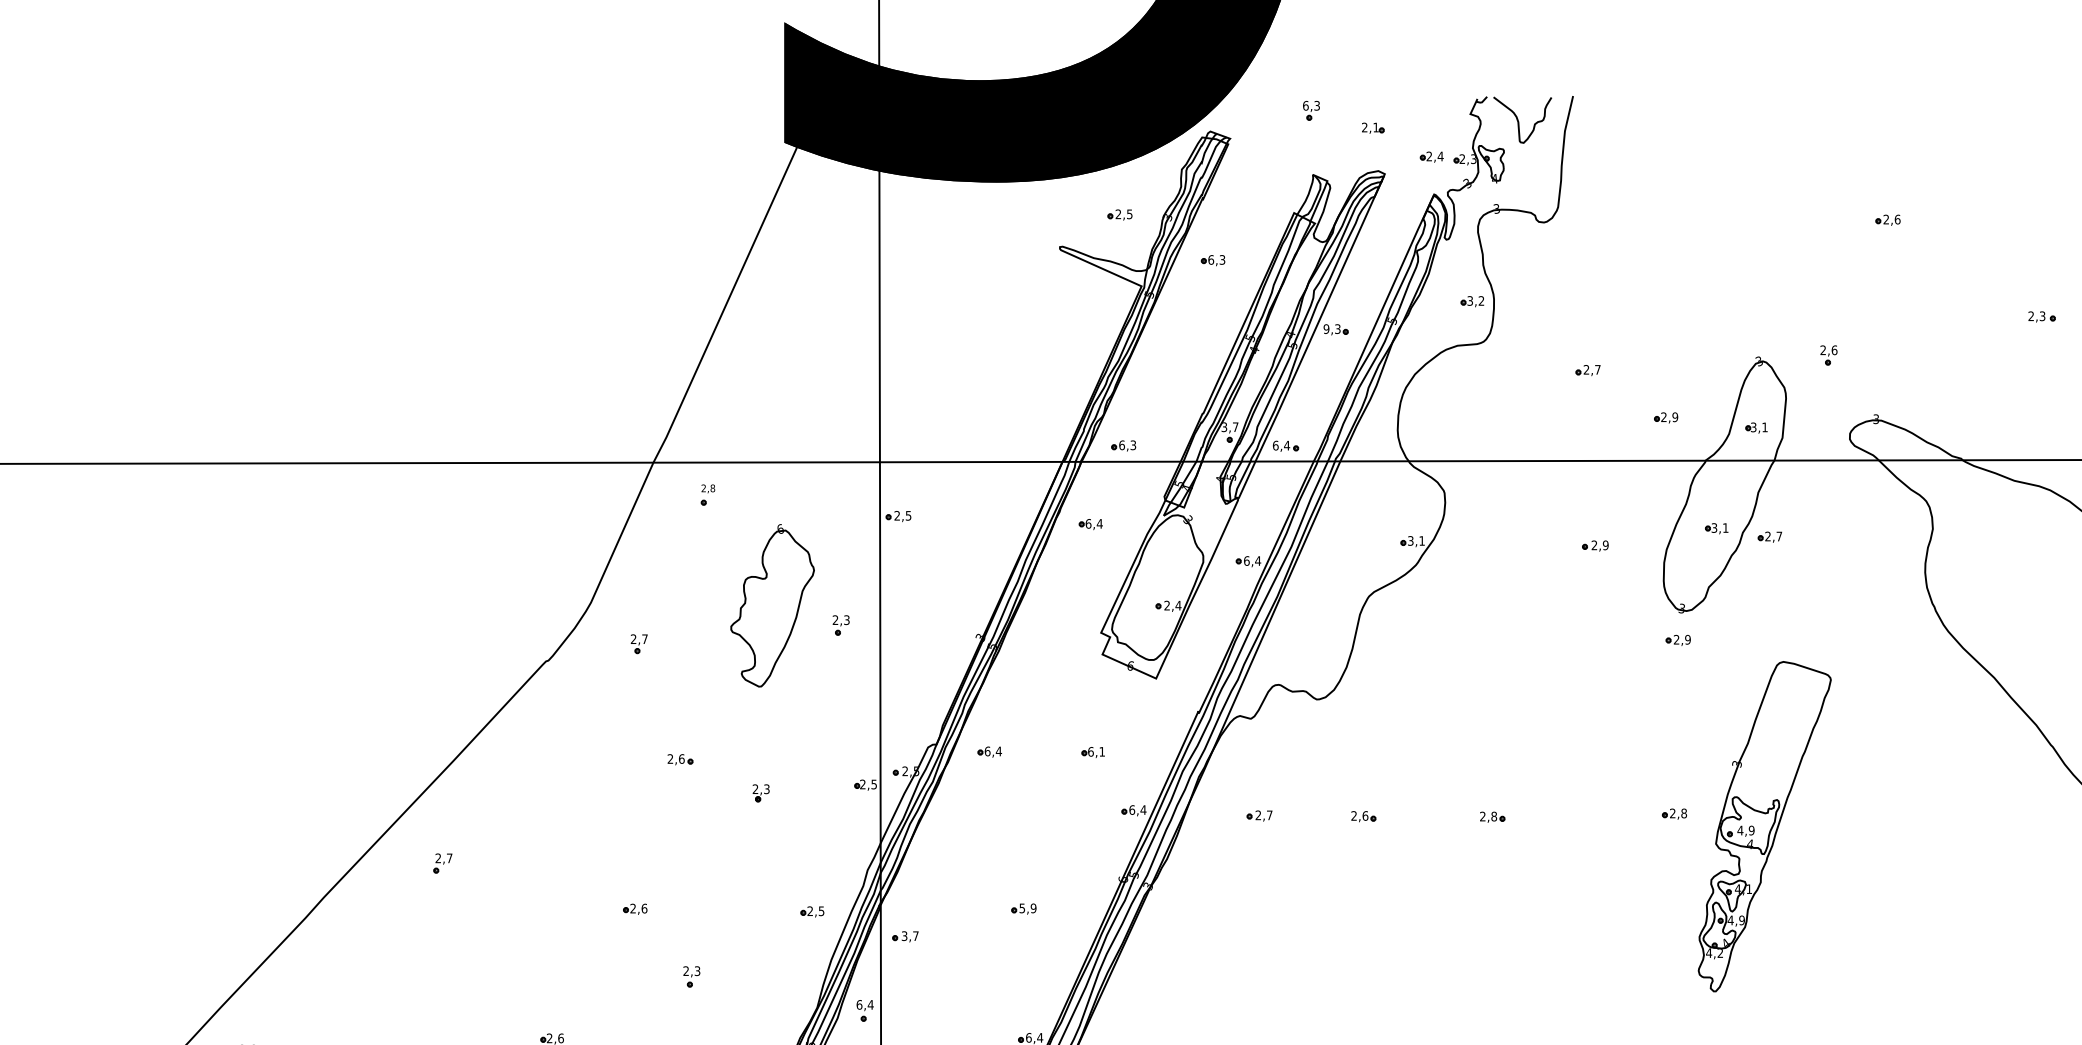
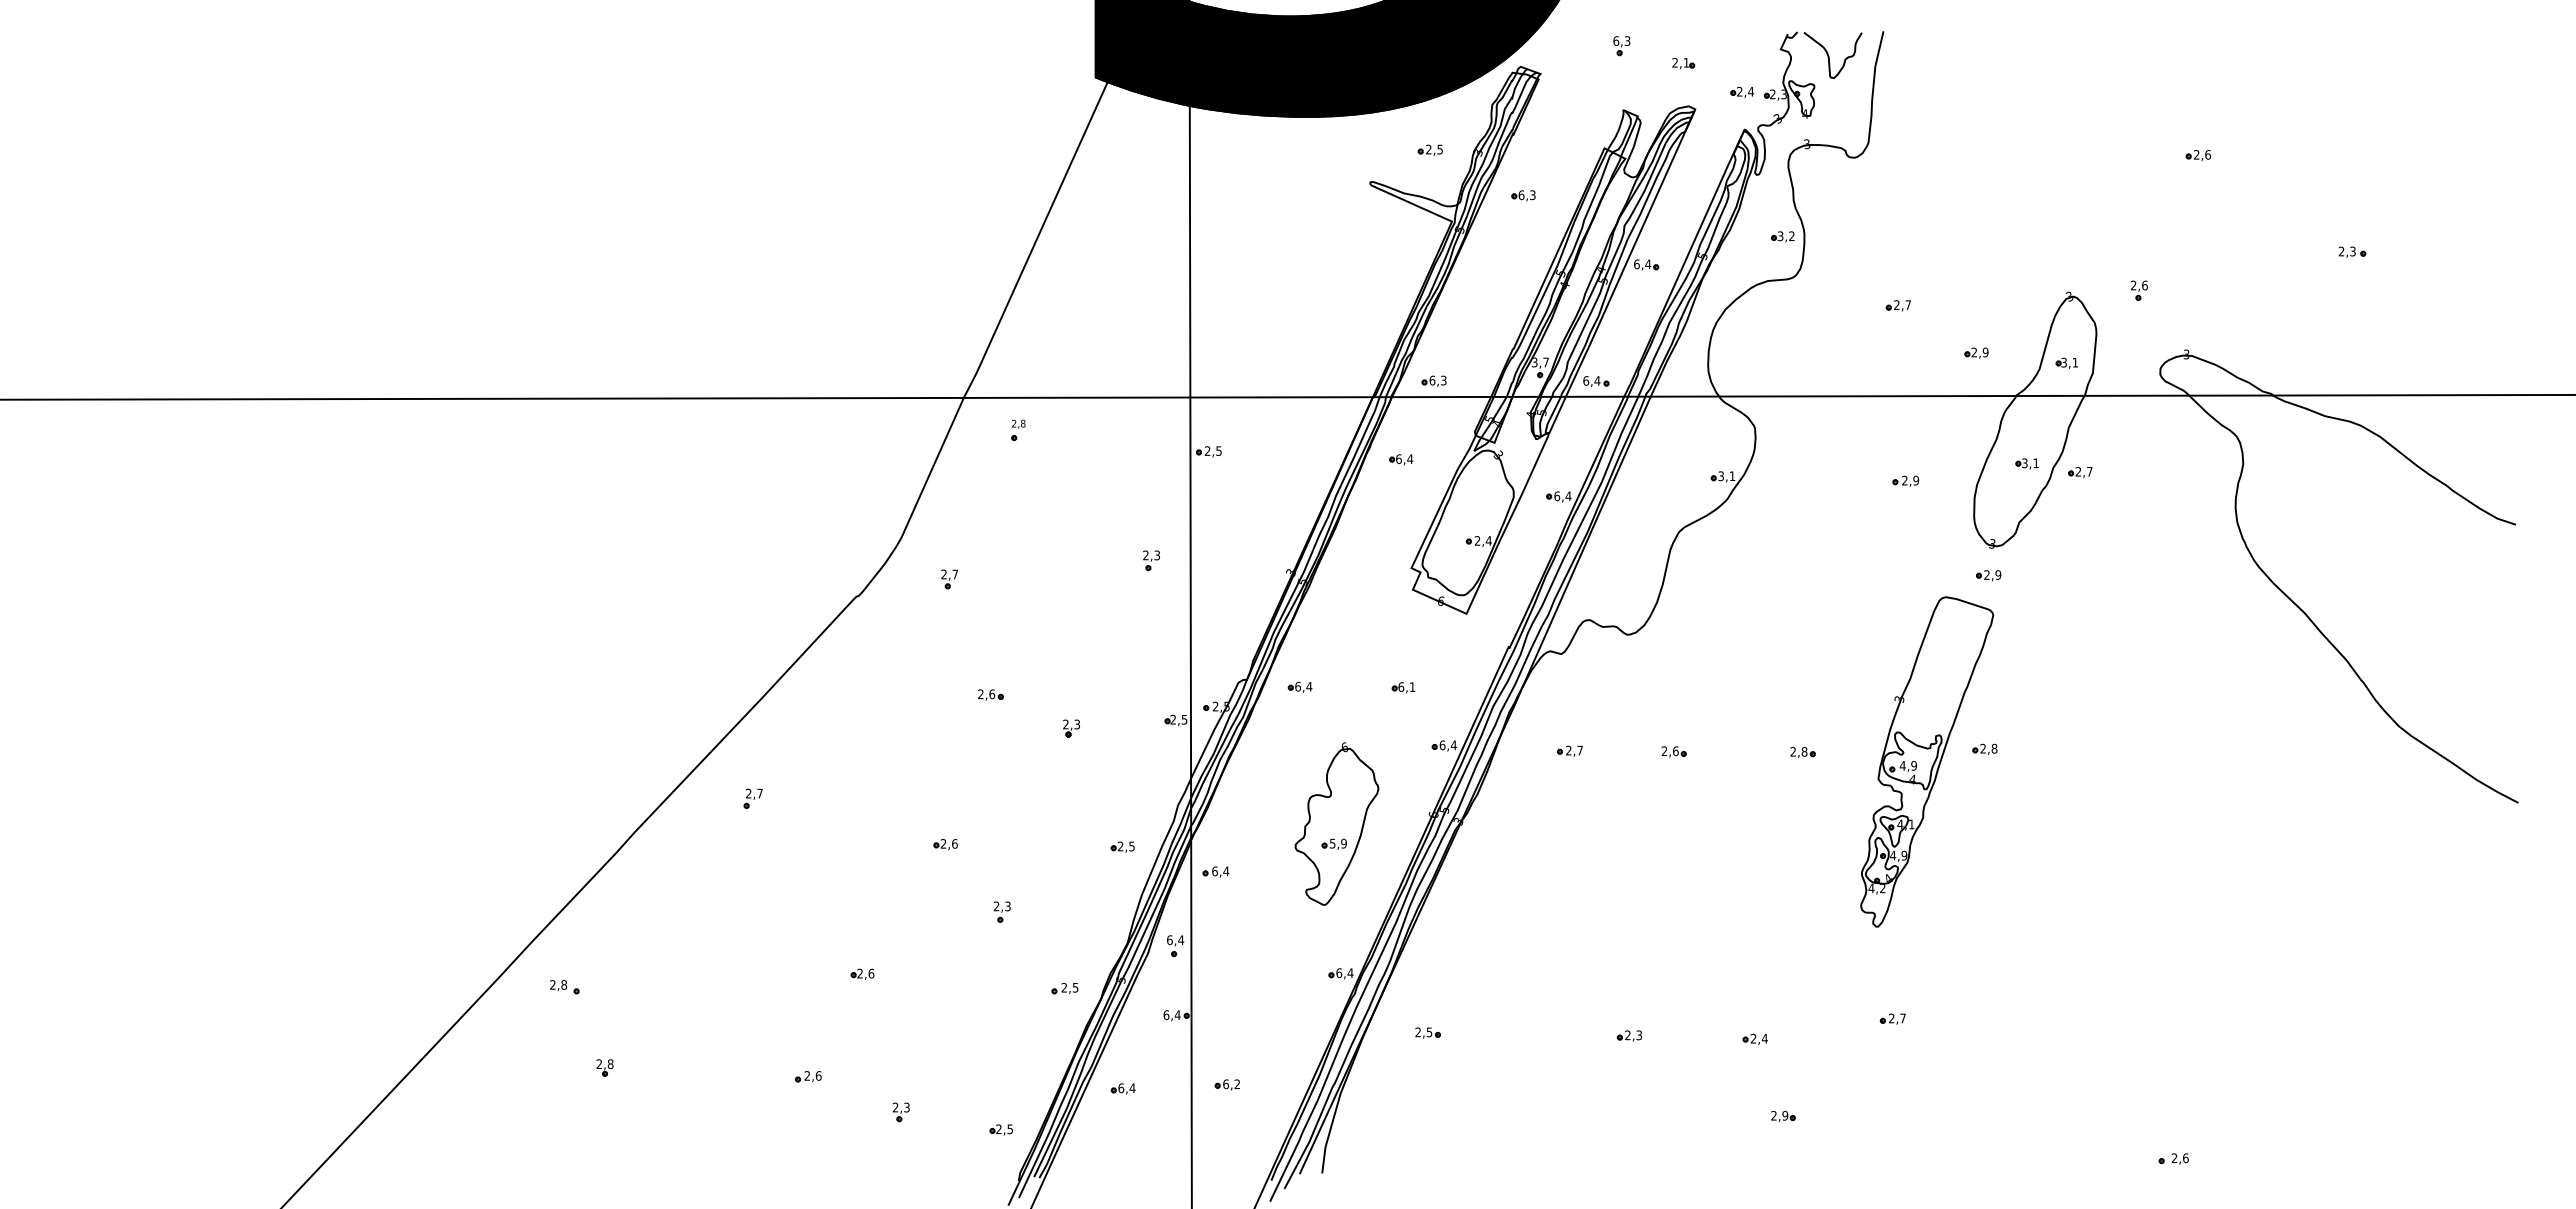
text: (1332, 329) -> (1642, 264), 9,3 -> 6,4
part: (772, 605) -> (1336, 823), moved
part: (1765, 826) -> (1927, 761), moved
text: (910, 936) -> (1220, 871), 3,7 -> 6,4

